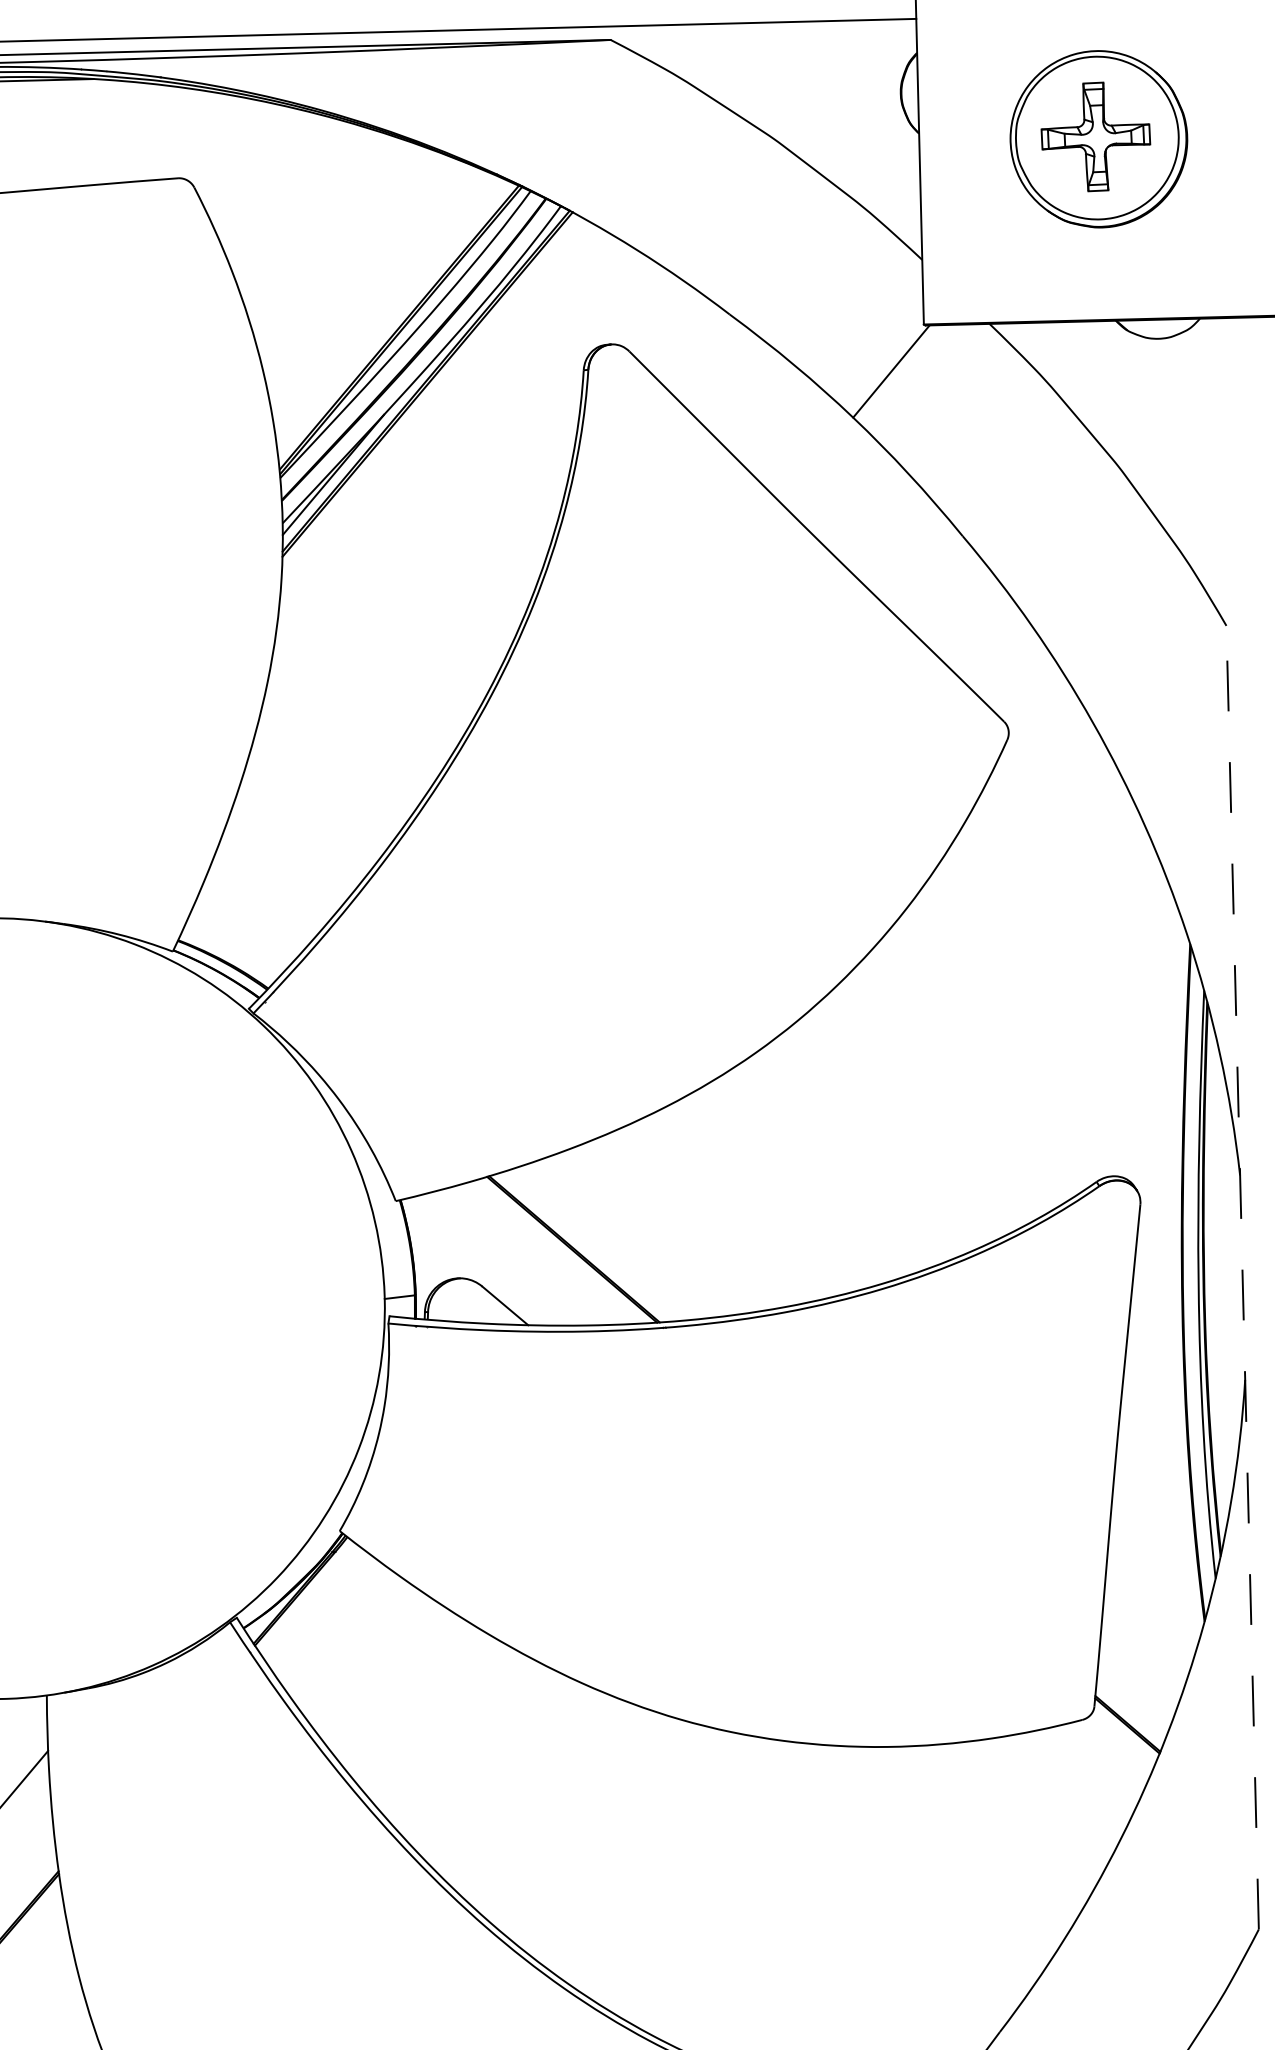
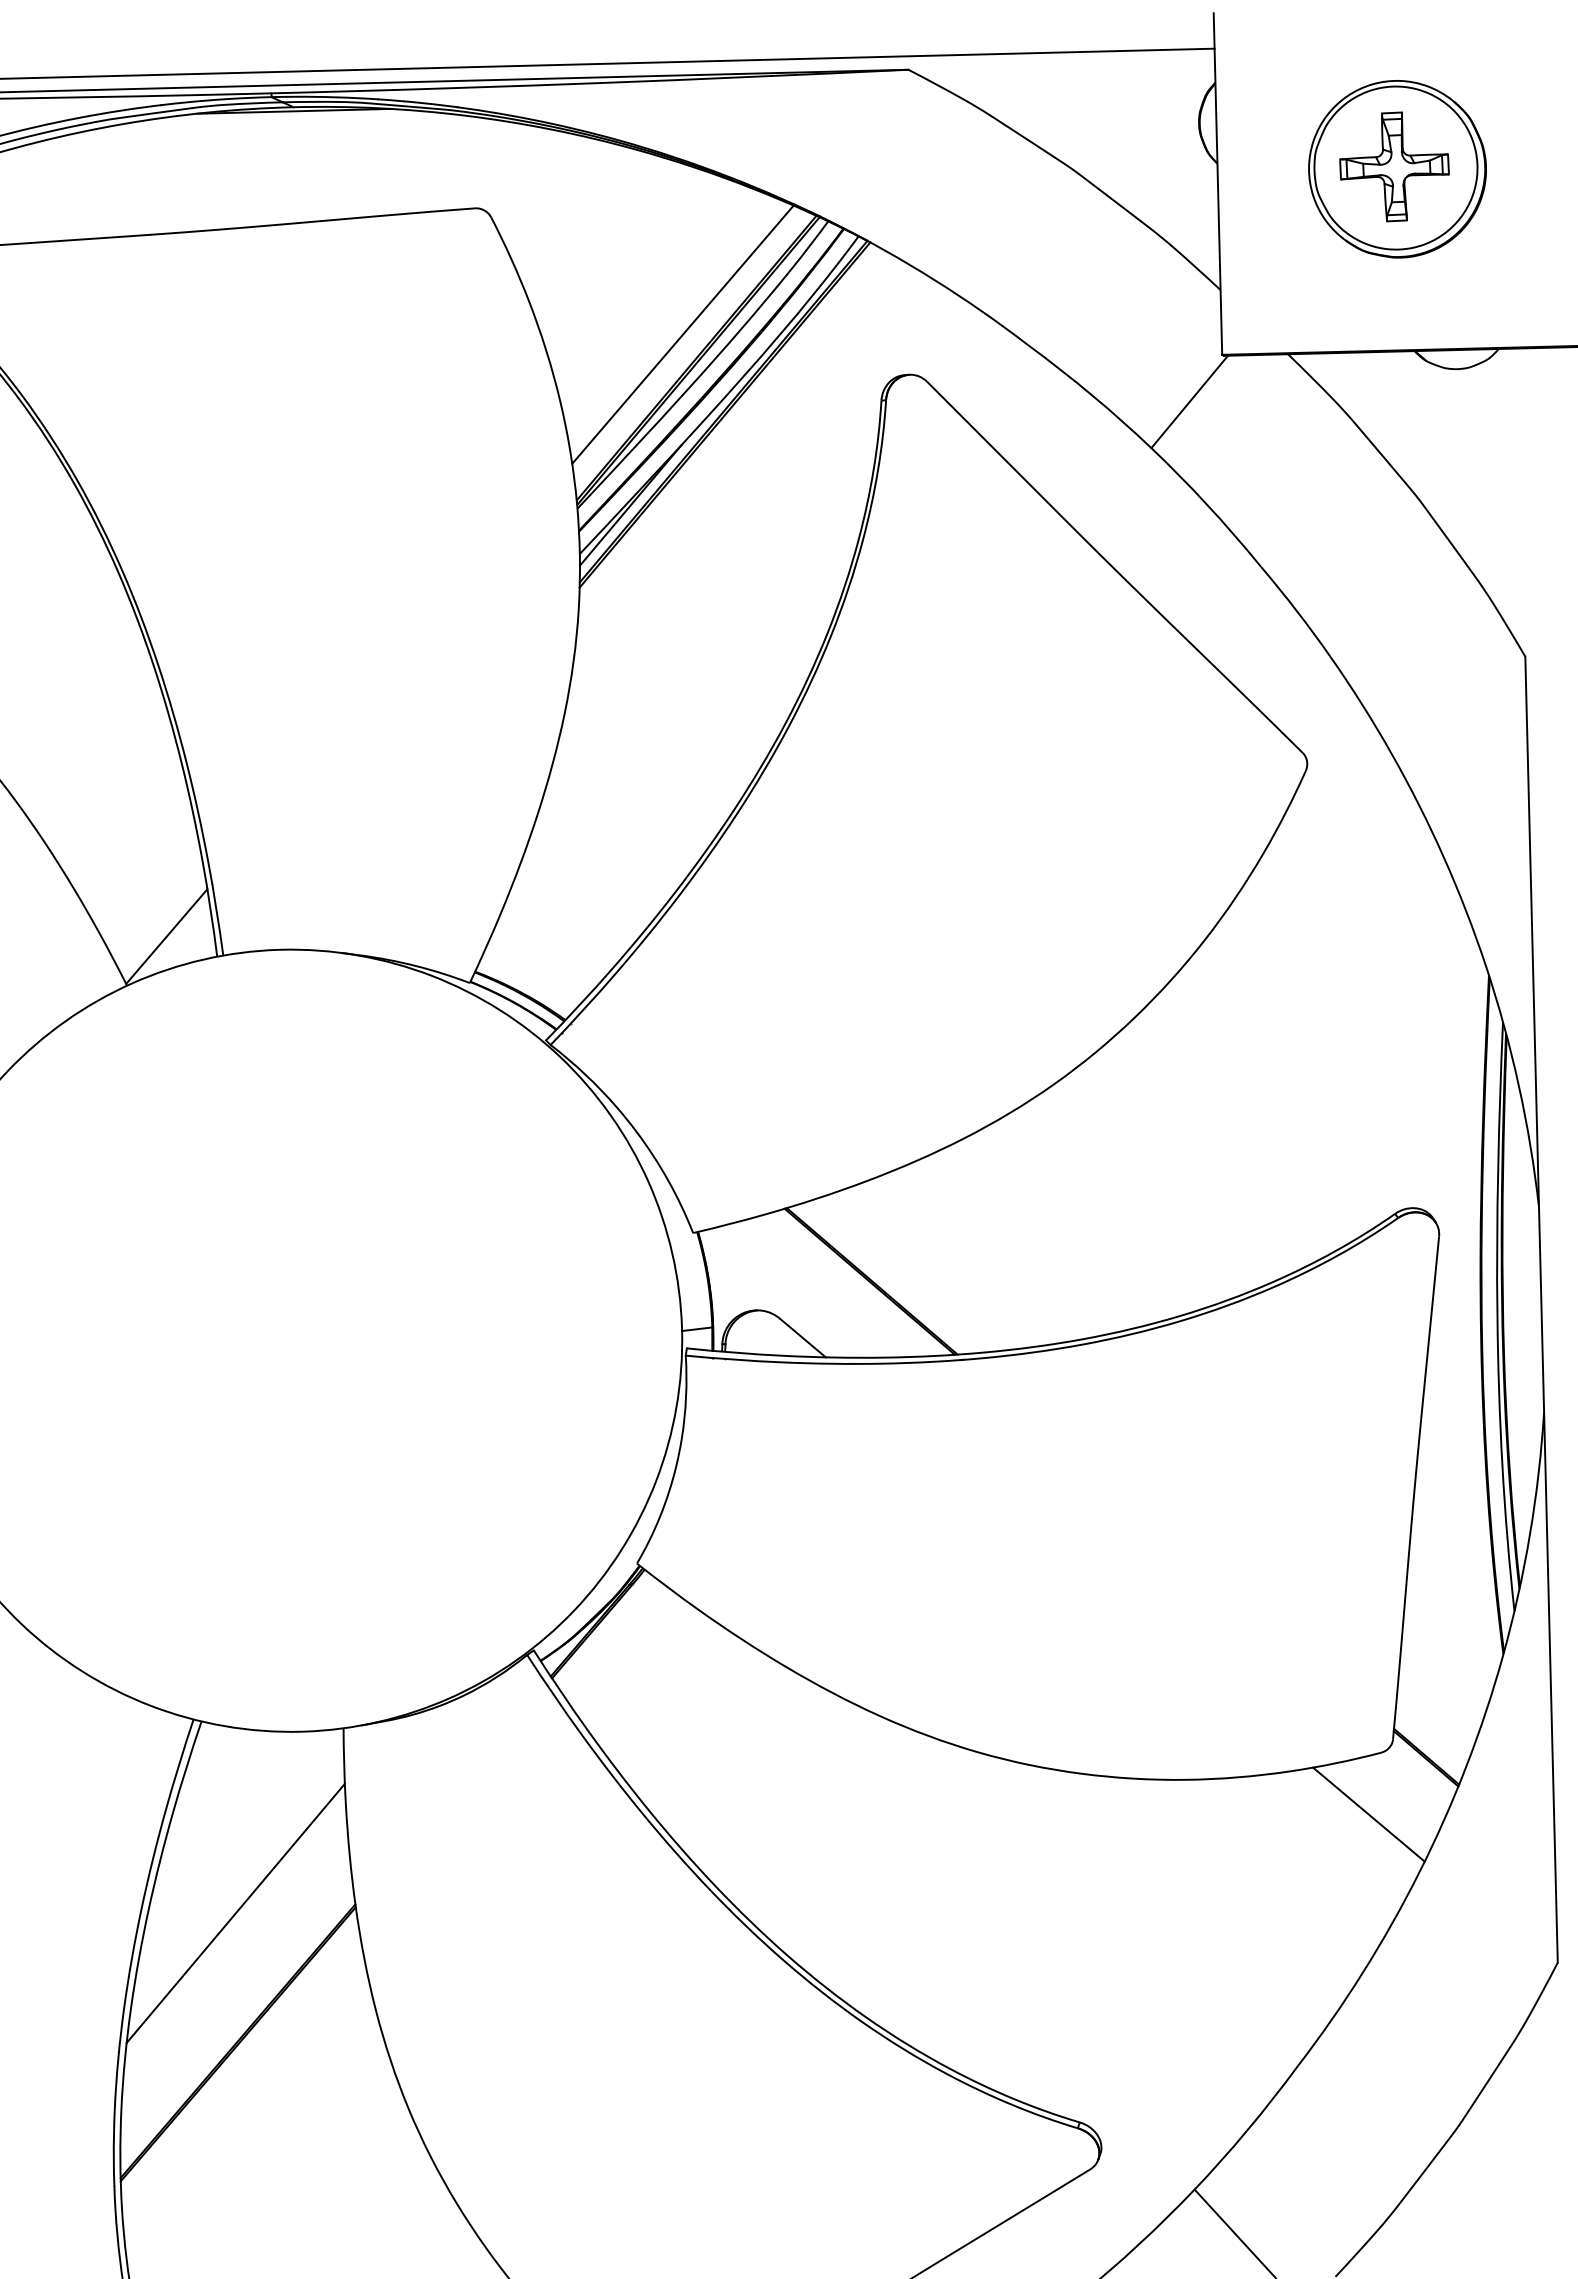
line: (385, 304) -> (682, 334), added
line: (1242, 1277) -> (1541, 1309), dashed -> solid
line: (1069, 1781) -> (1368, 1814), added

